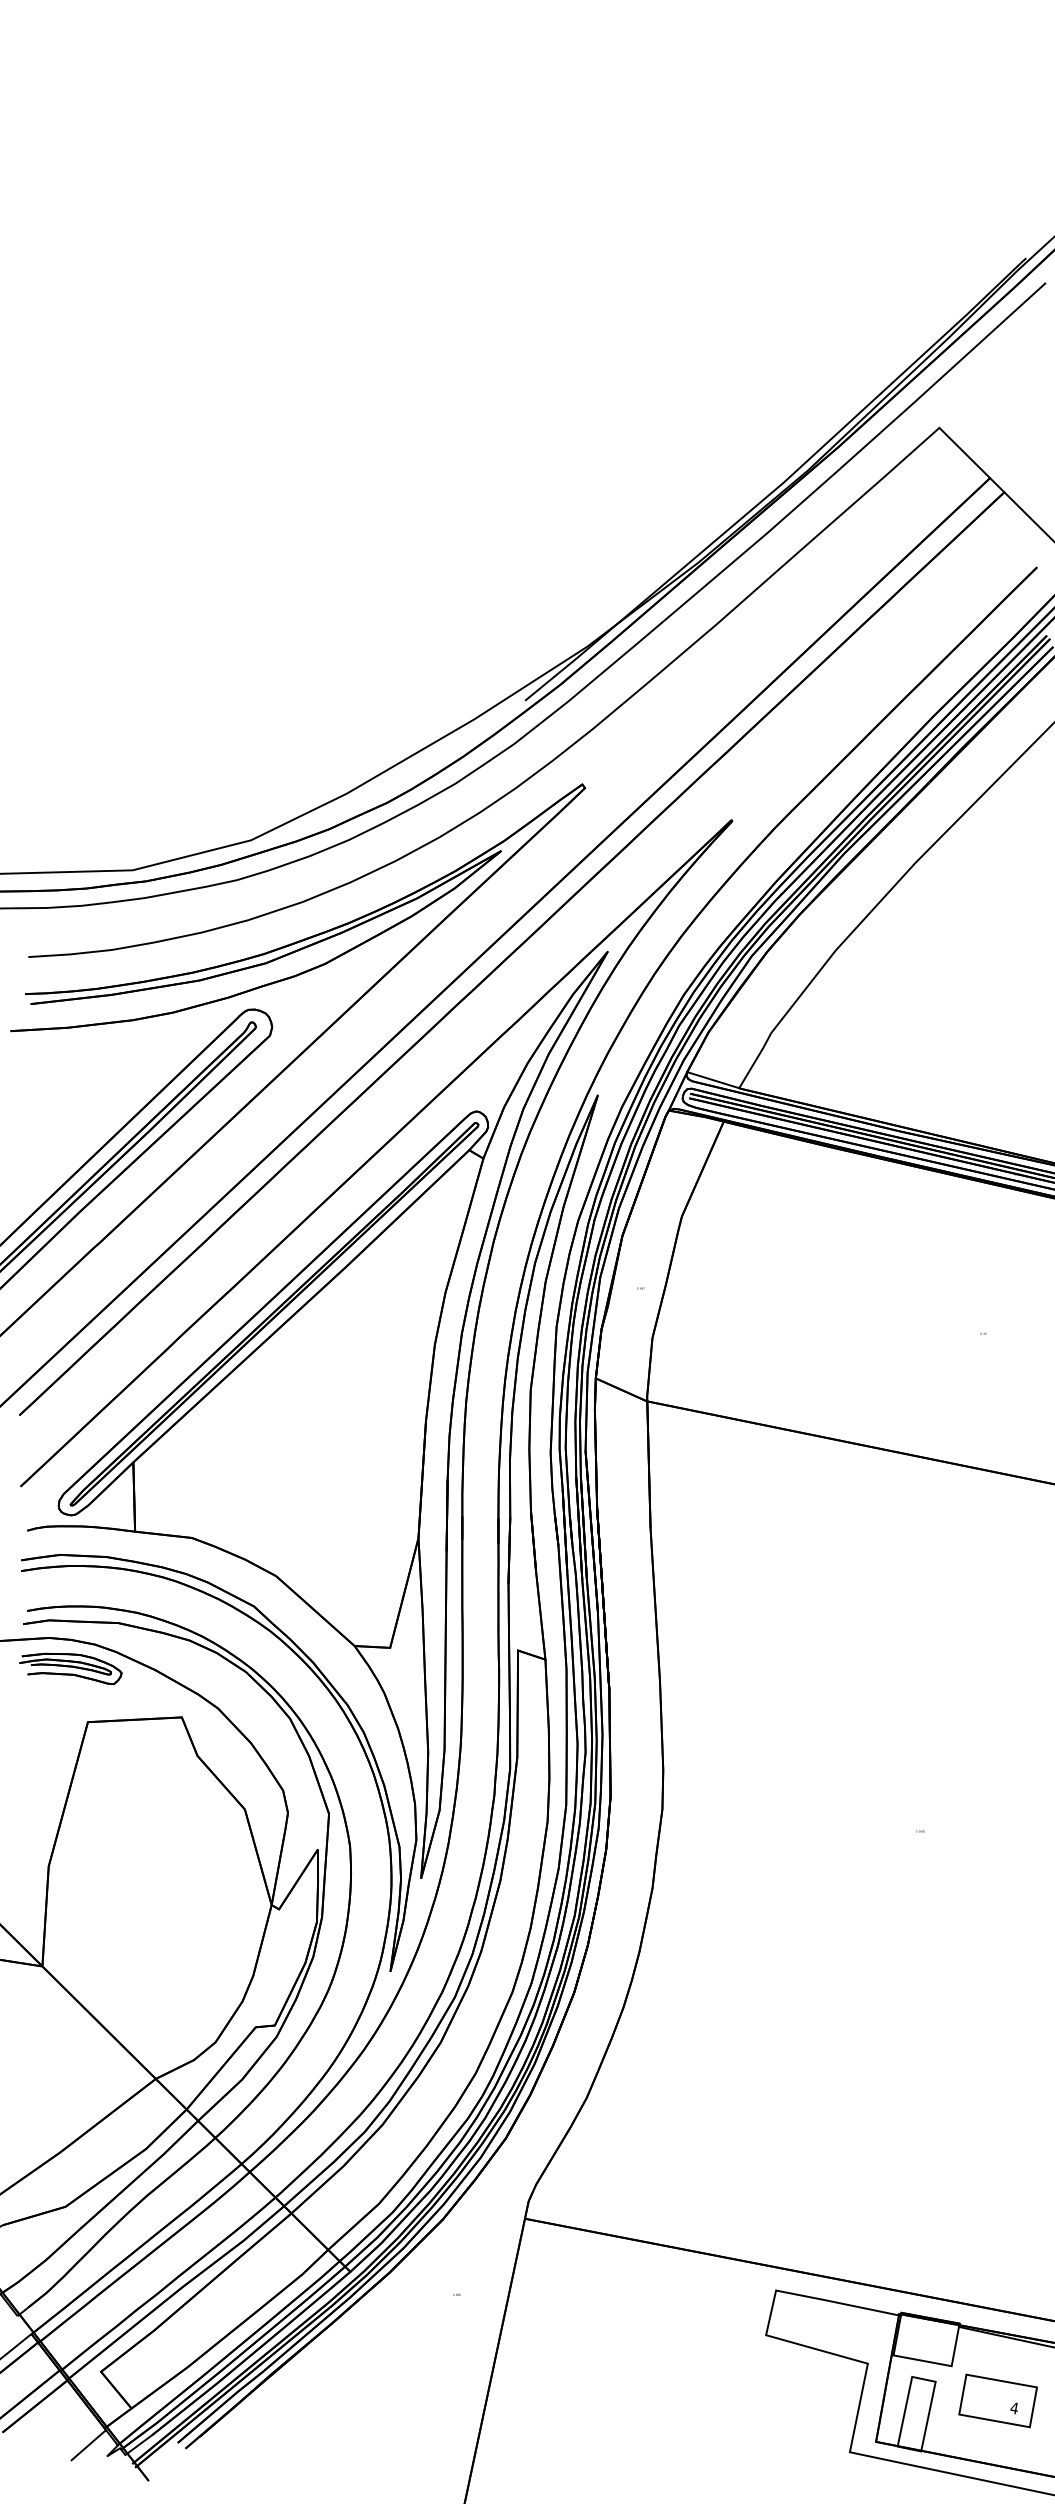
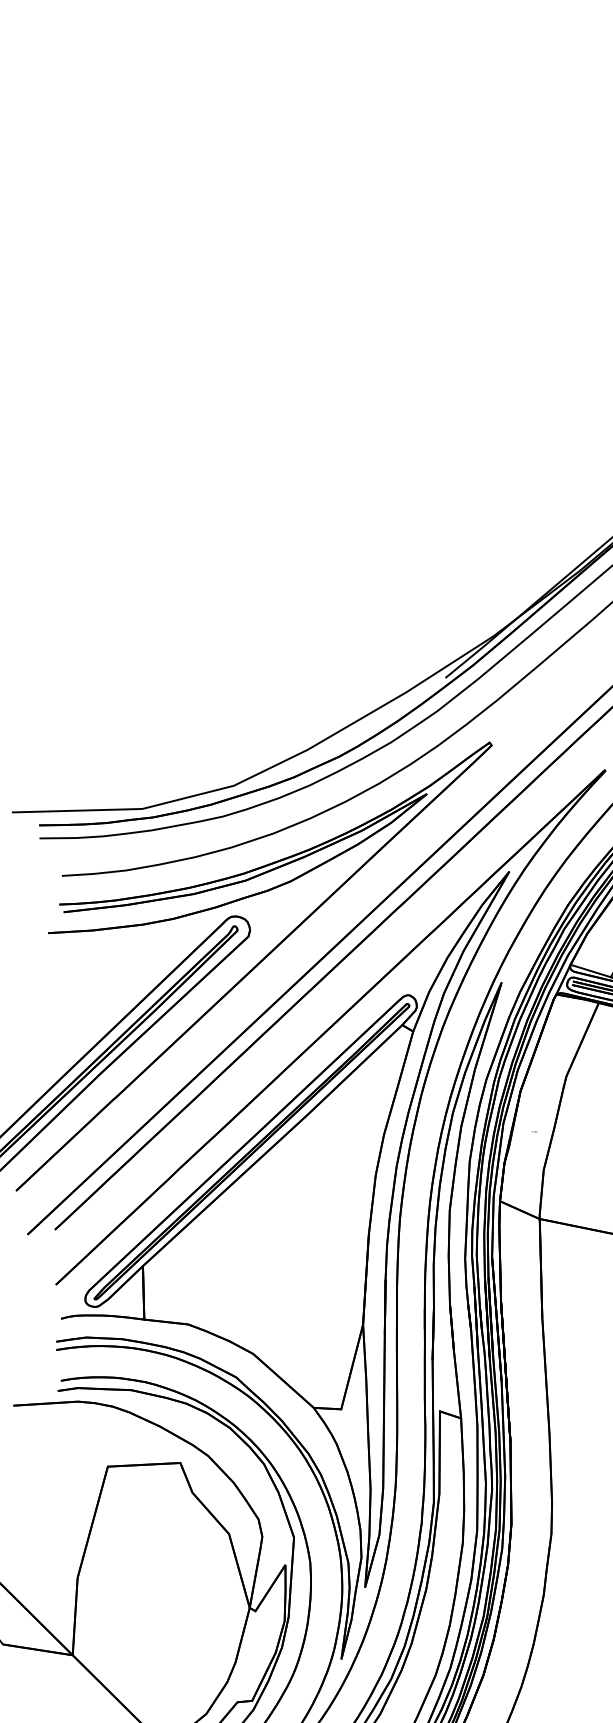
part: (70, 1668) -> (94, 1425), removed

